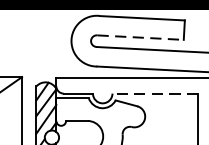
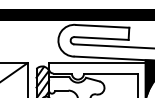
line: (140, 37) -> (101, 38), dashed -> solid
line: (154, 93) -> (110, 73), dashed -> solid

